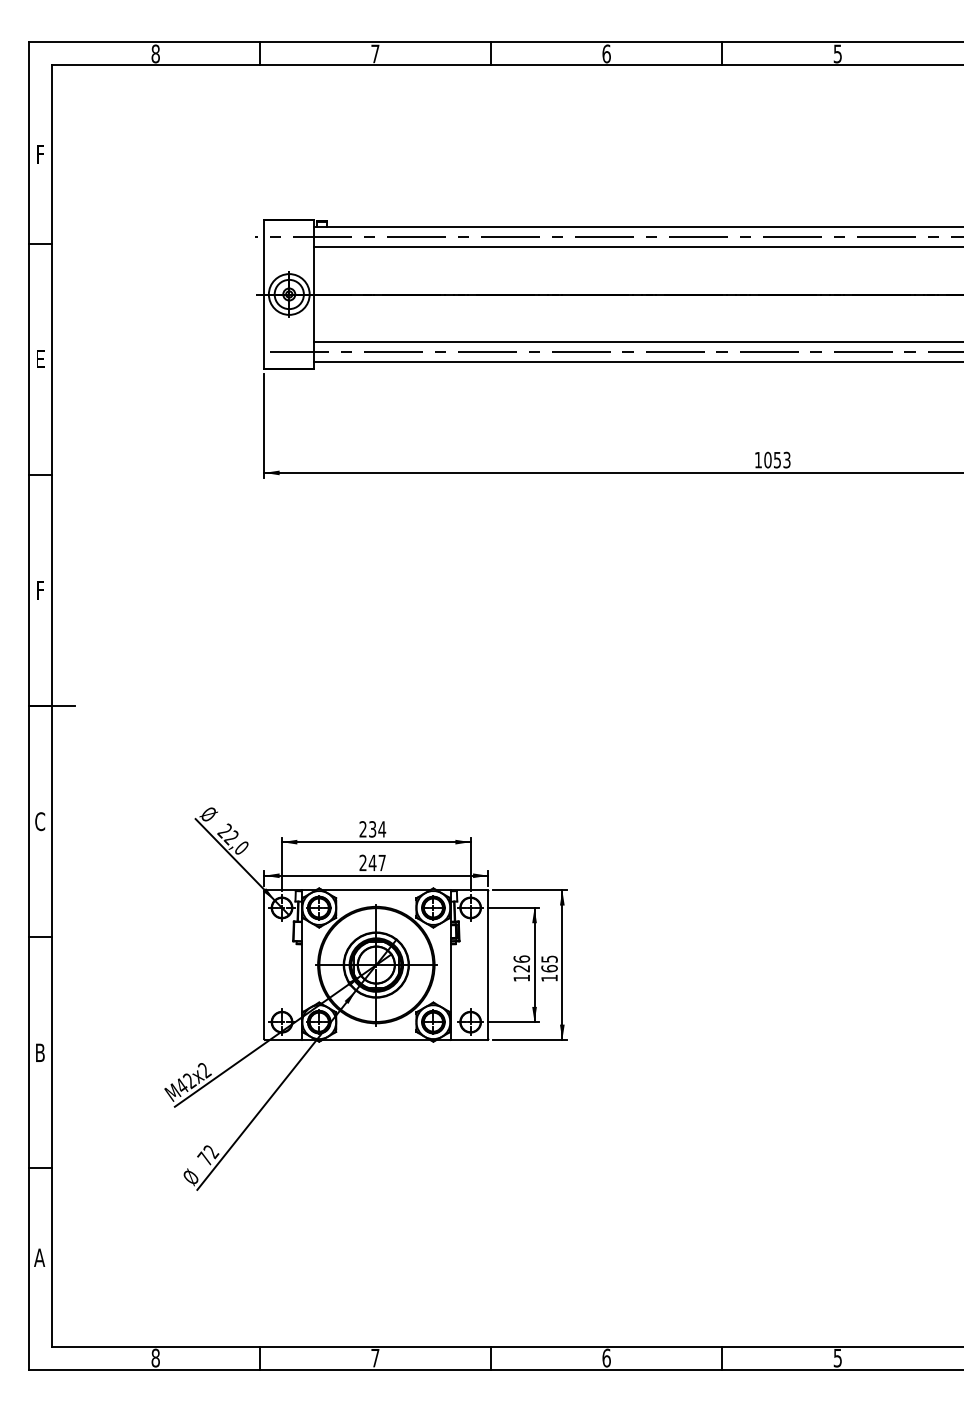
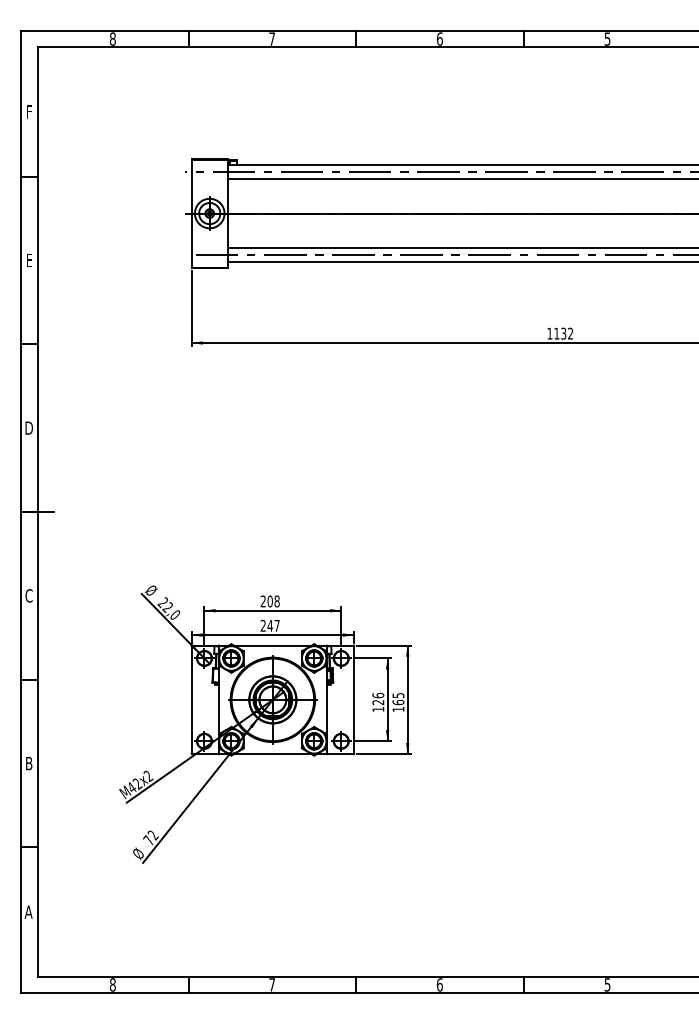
text: (777, 459) -> (563, 333), 1053 -> 1132
text: (40, 590) -> (29, 428), F -> D
text: (377, 829) -> (273, 601), 234 -> 208

